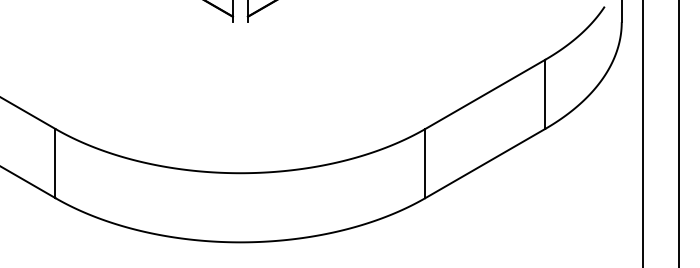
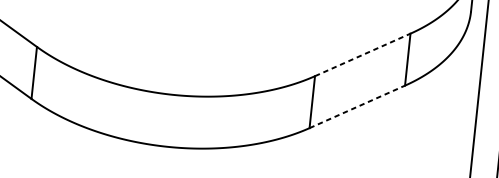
line: (485, 94) -> (362, 54), solid -> dashed
line: (485, 163) -> (357, 106), solid -> dashed

